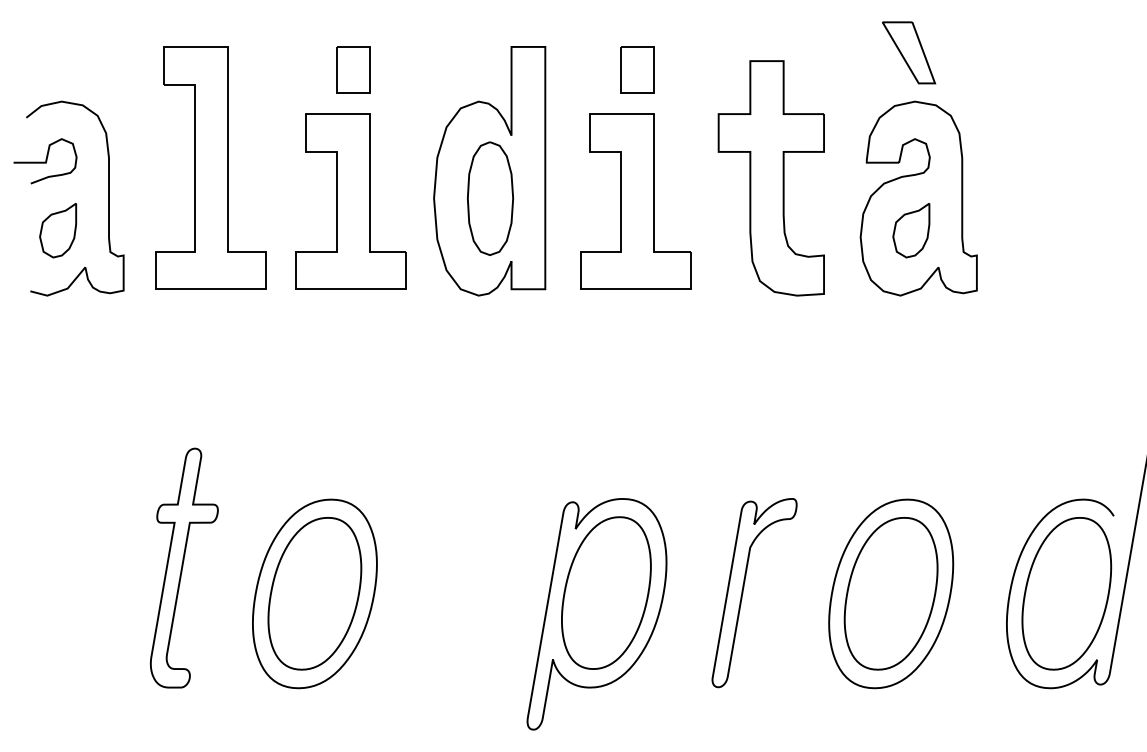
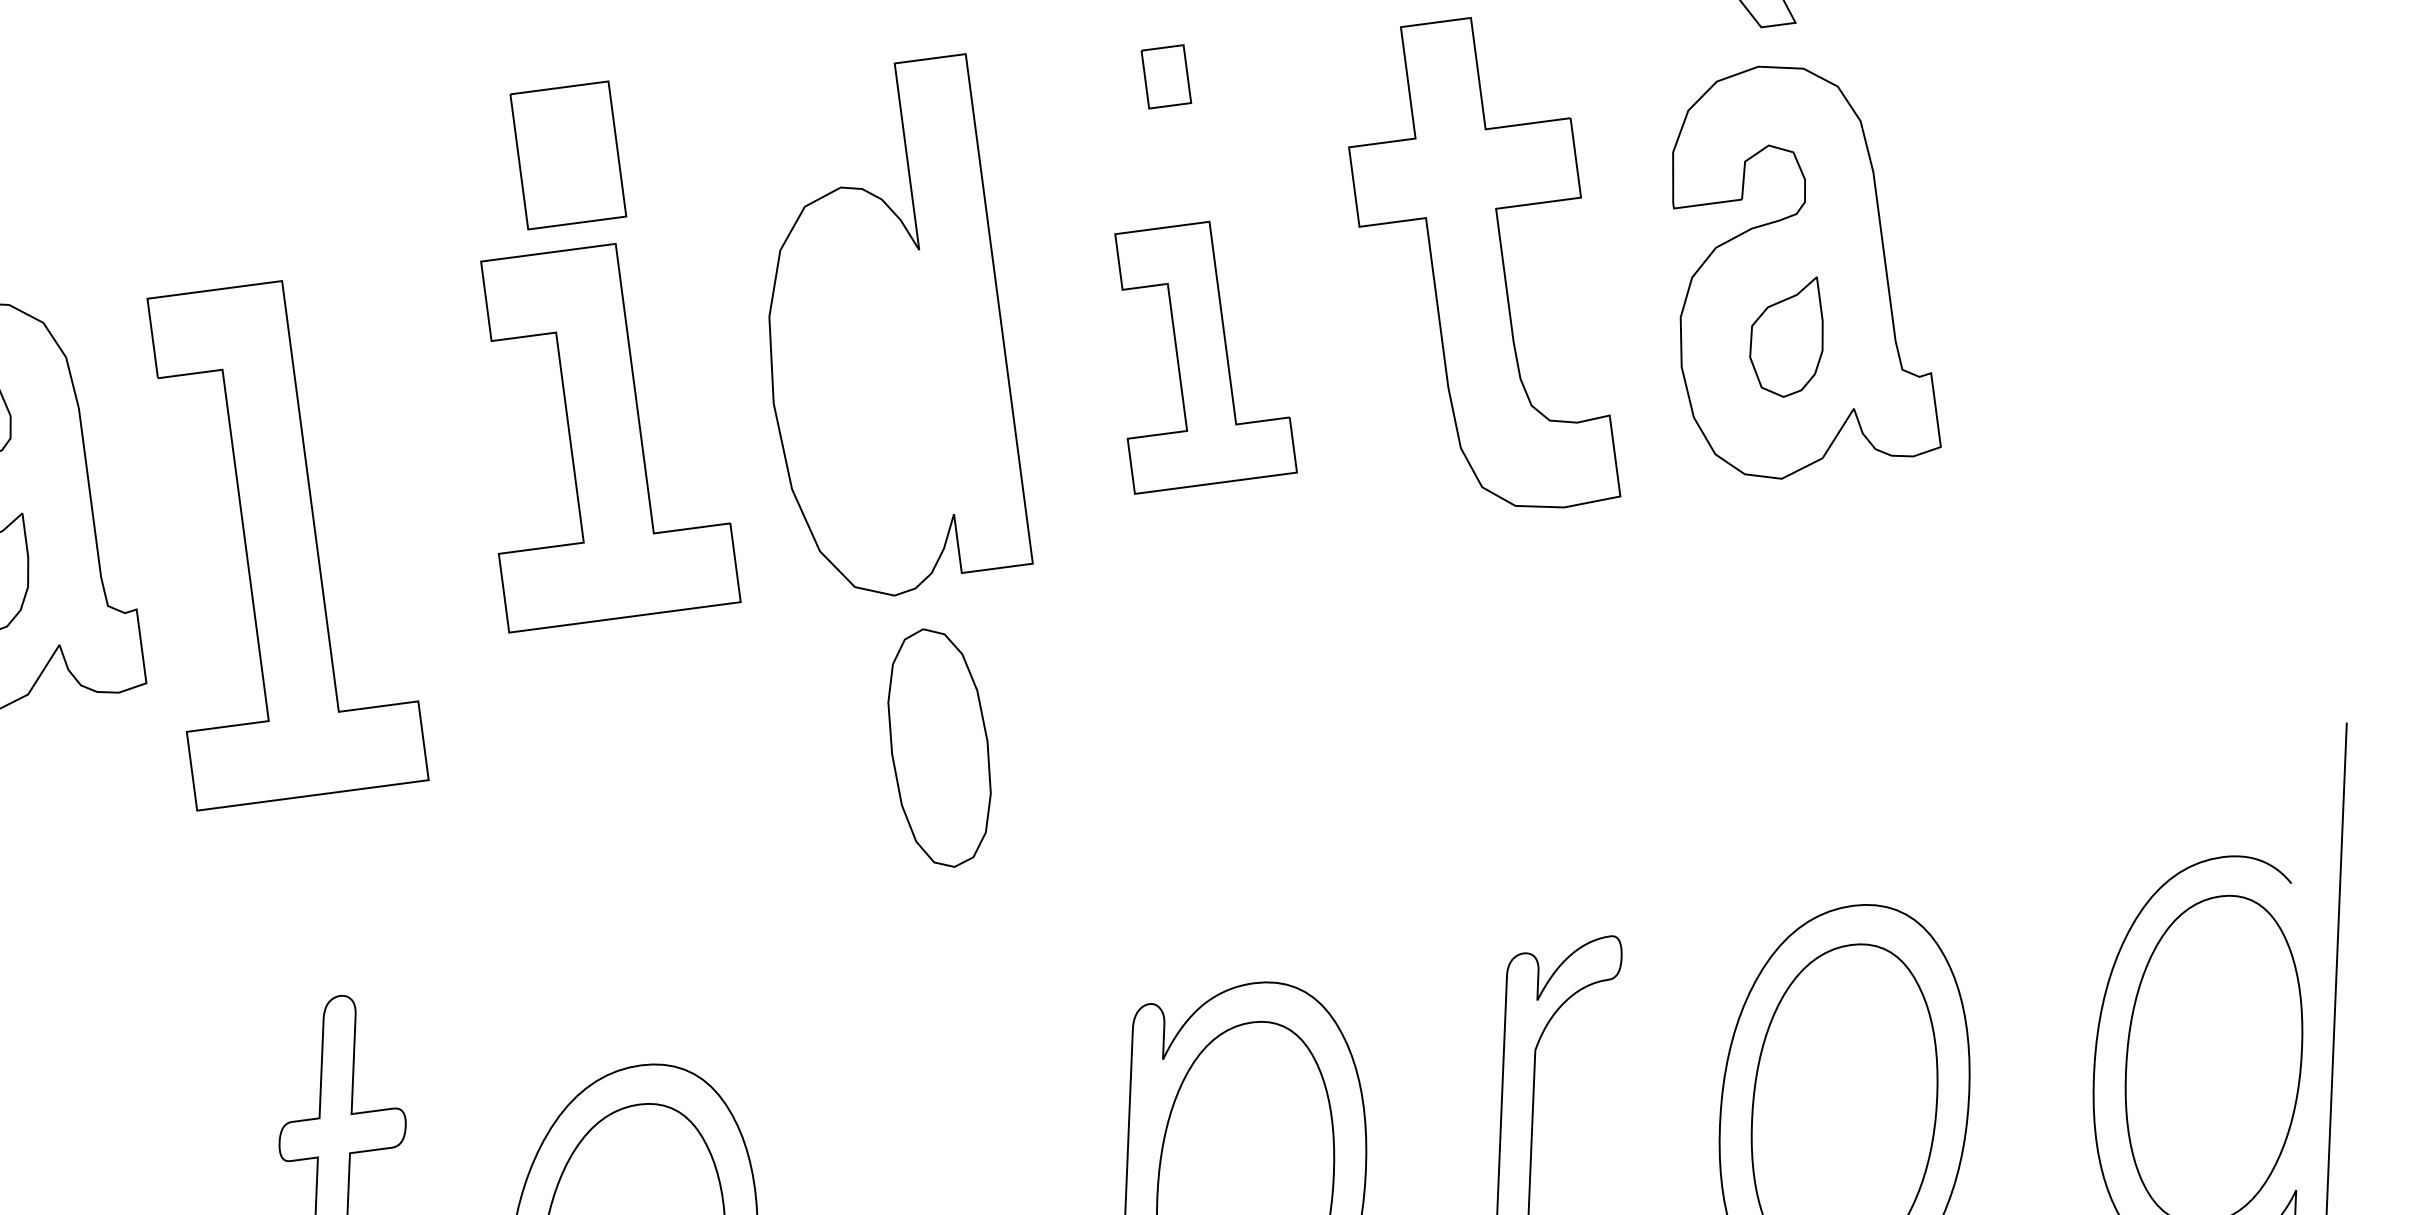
part: (353, 69) -> (568, 154), size x1.4
part: (637, 69) -> (1165, 75), size x0.6
part: (210, 167) -> (279, 539), moved
part: (490, 198) -> (939, 747), moved
part: (635, 201) -> (1198, 354), size x0.7

